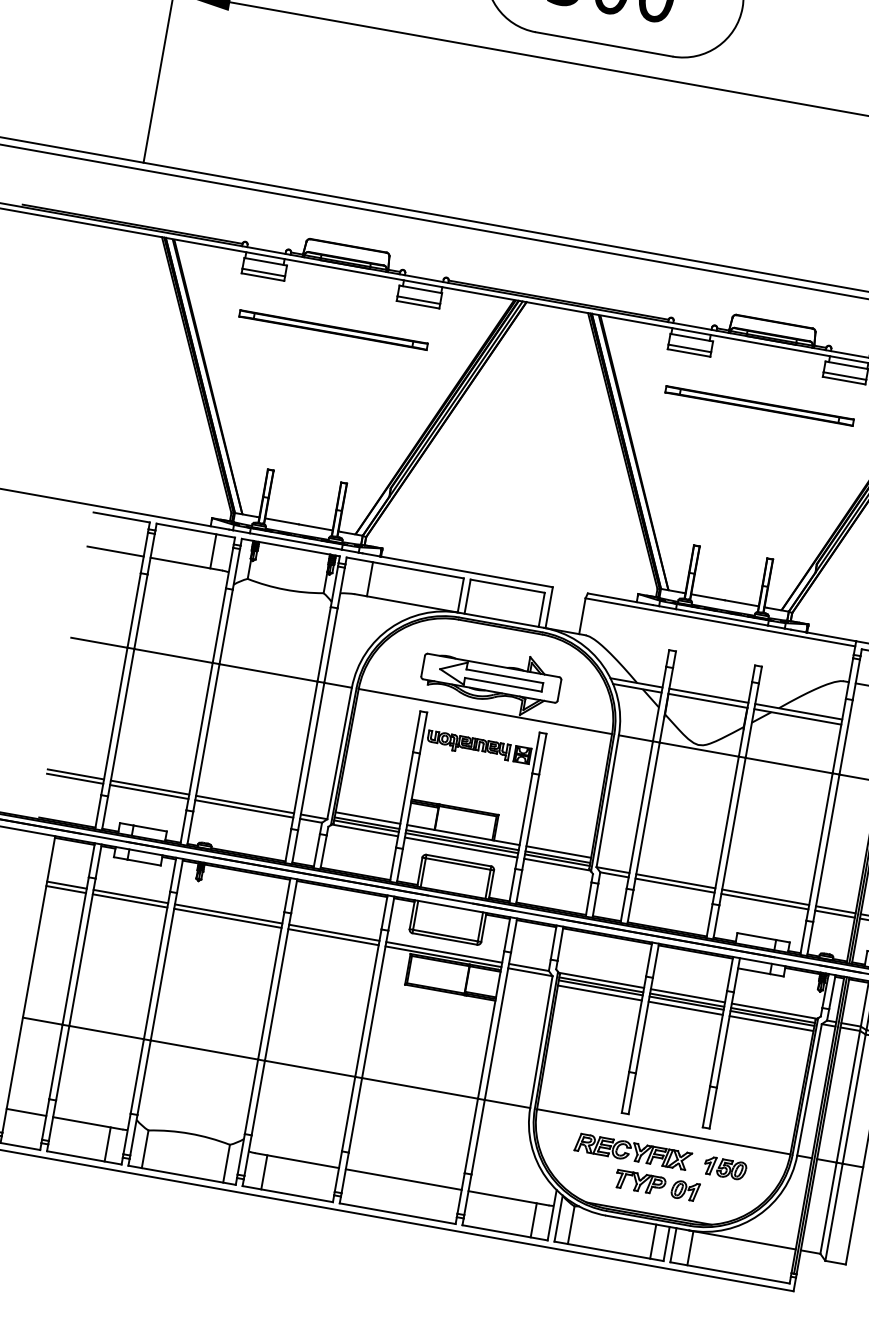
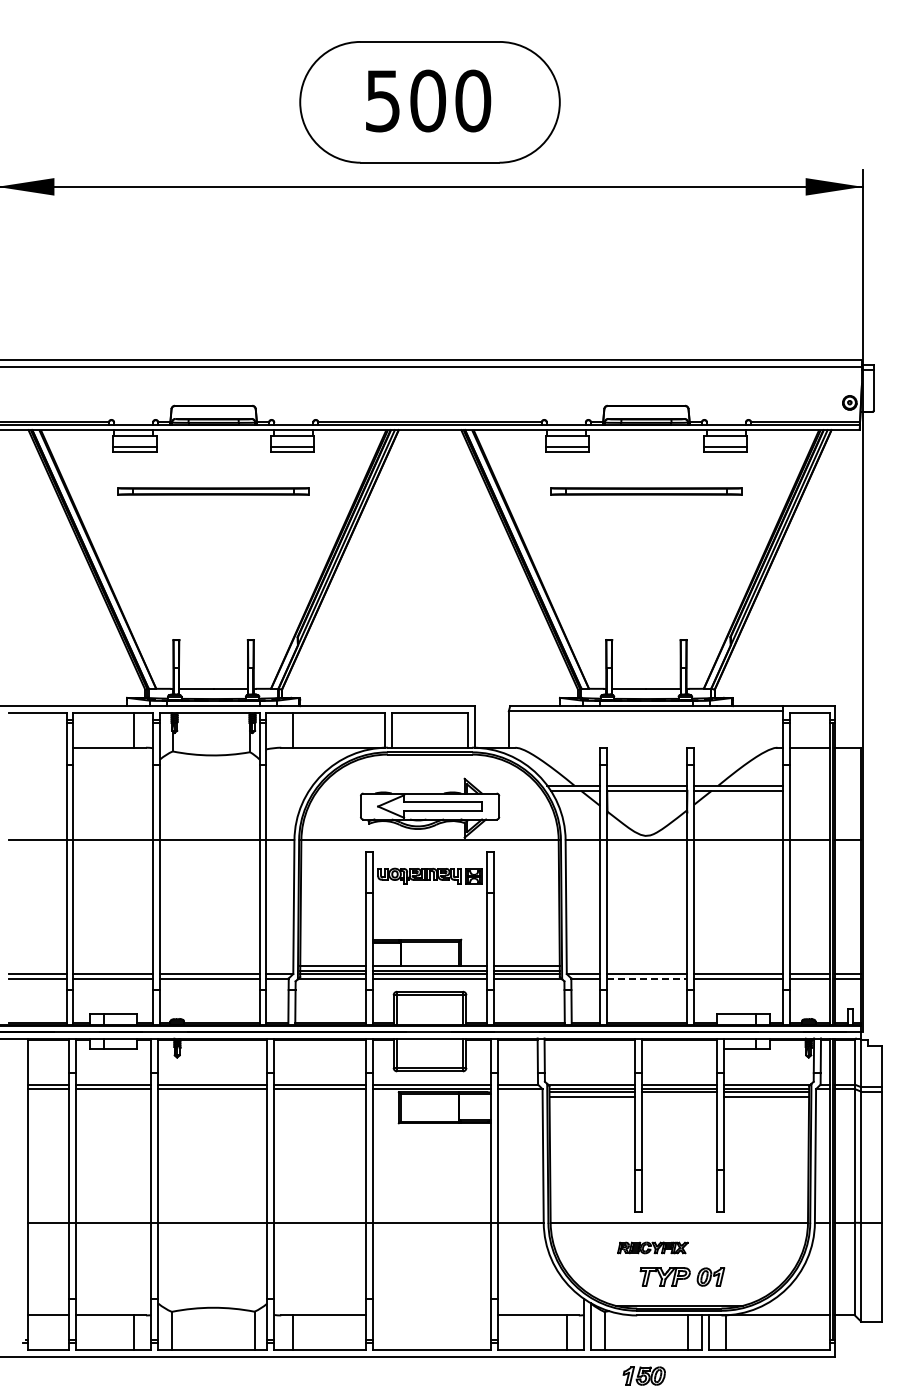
line: (115, 551) -> (37, 747), removed
line: (675, 885) -> (647, 978), solid -> dashed
line: (684, 1008) -> (678, 1097), removed
part: (633, 1151) -> (652, 1247), size x0.6
part: (724, 1167) -> (643, 1375), moved
line: (403, 1179) -> (431, 1315), removed

